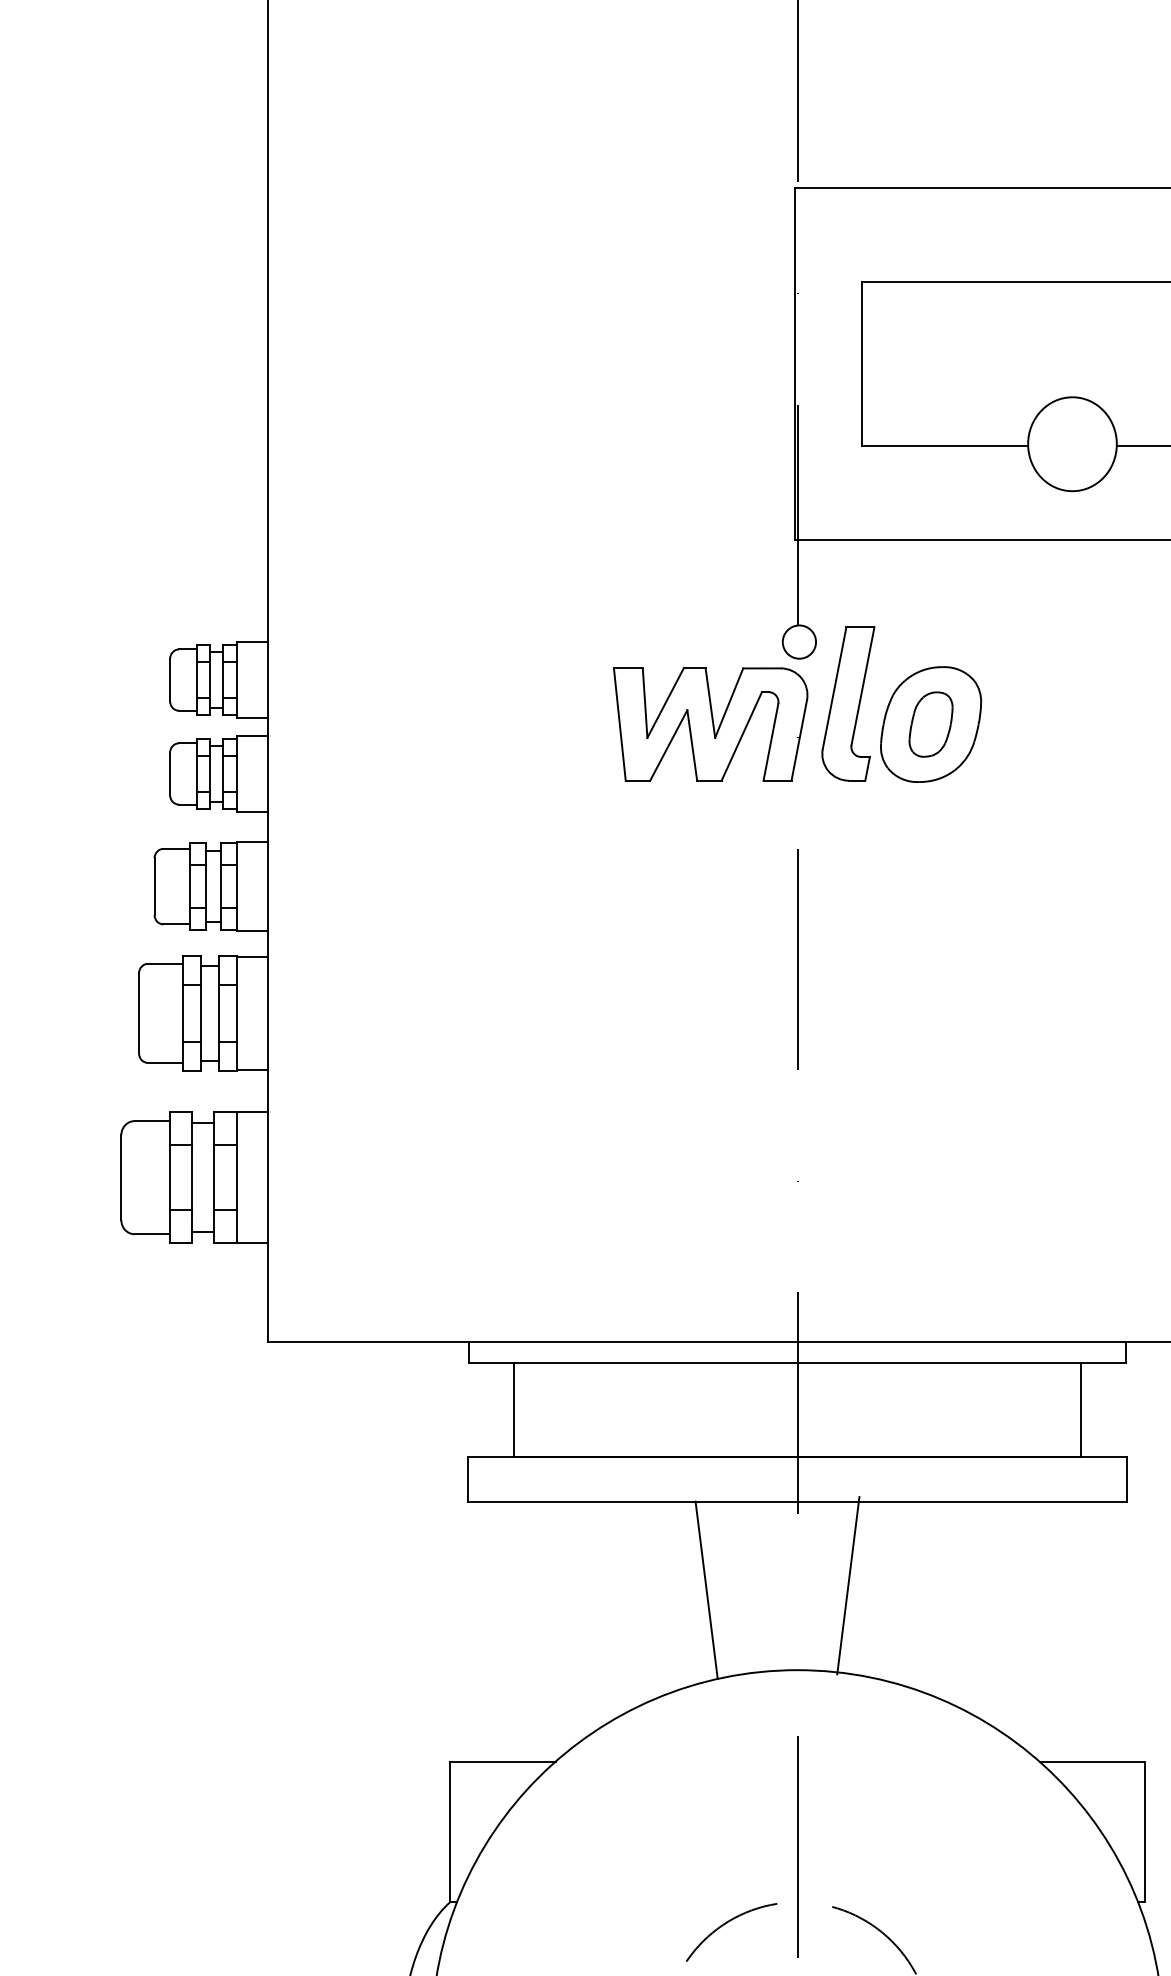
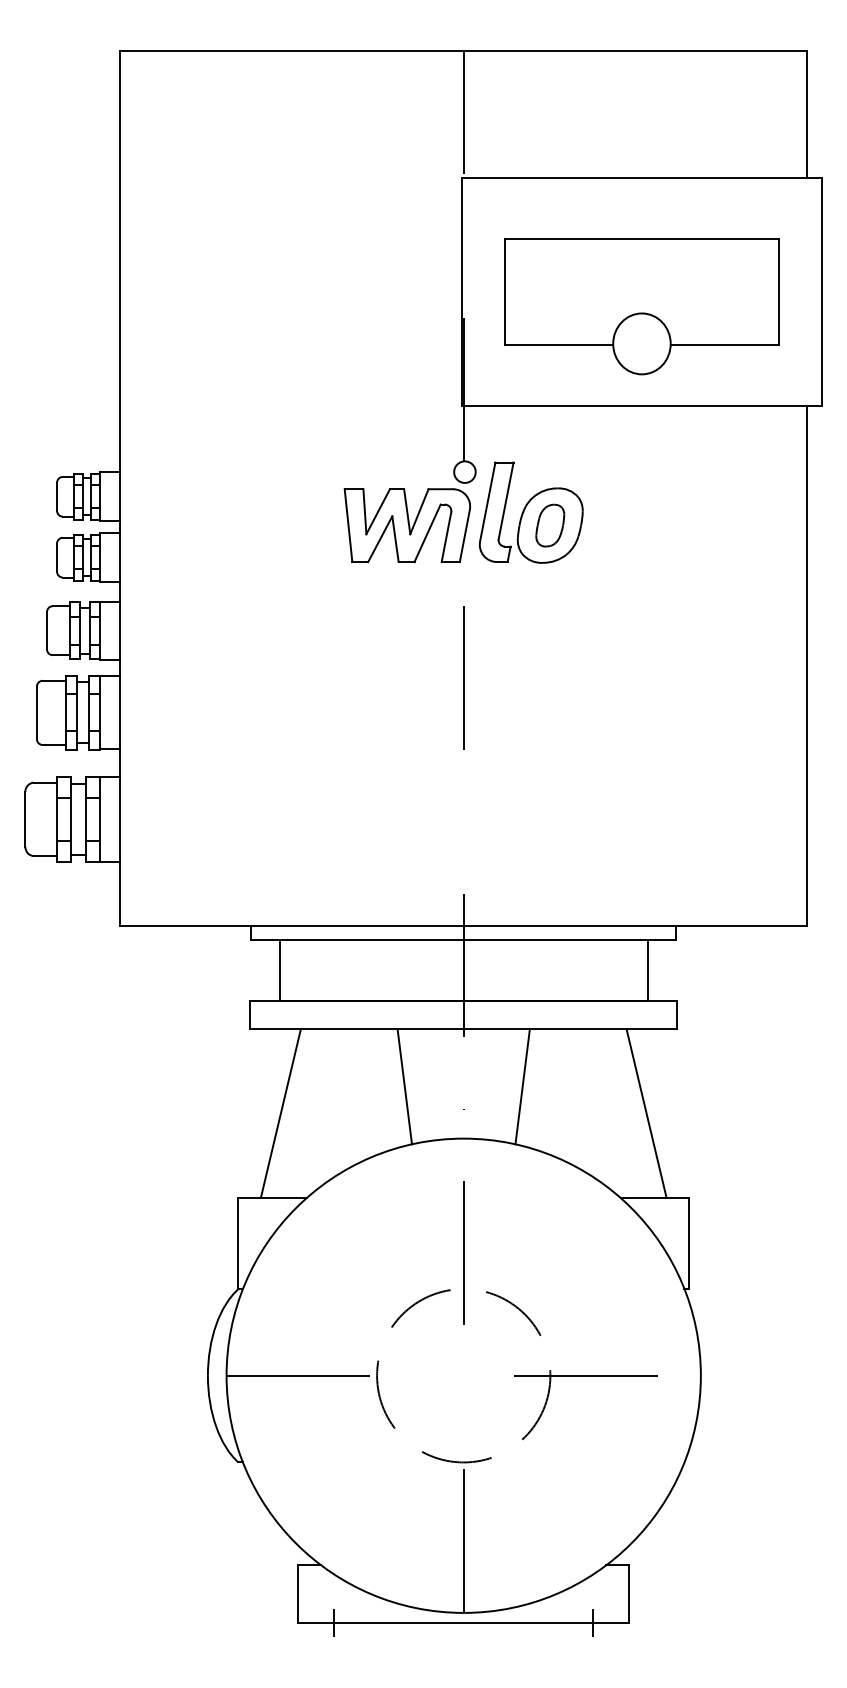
line: (848, 1585) -> (522, 1086), moved
line: (514, 1631) -> (280, 1113), added
line: (1079, 1631) -> (646, 1113), added

